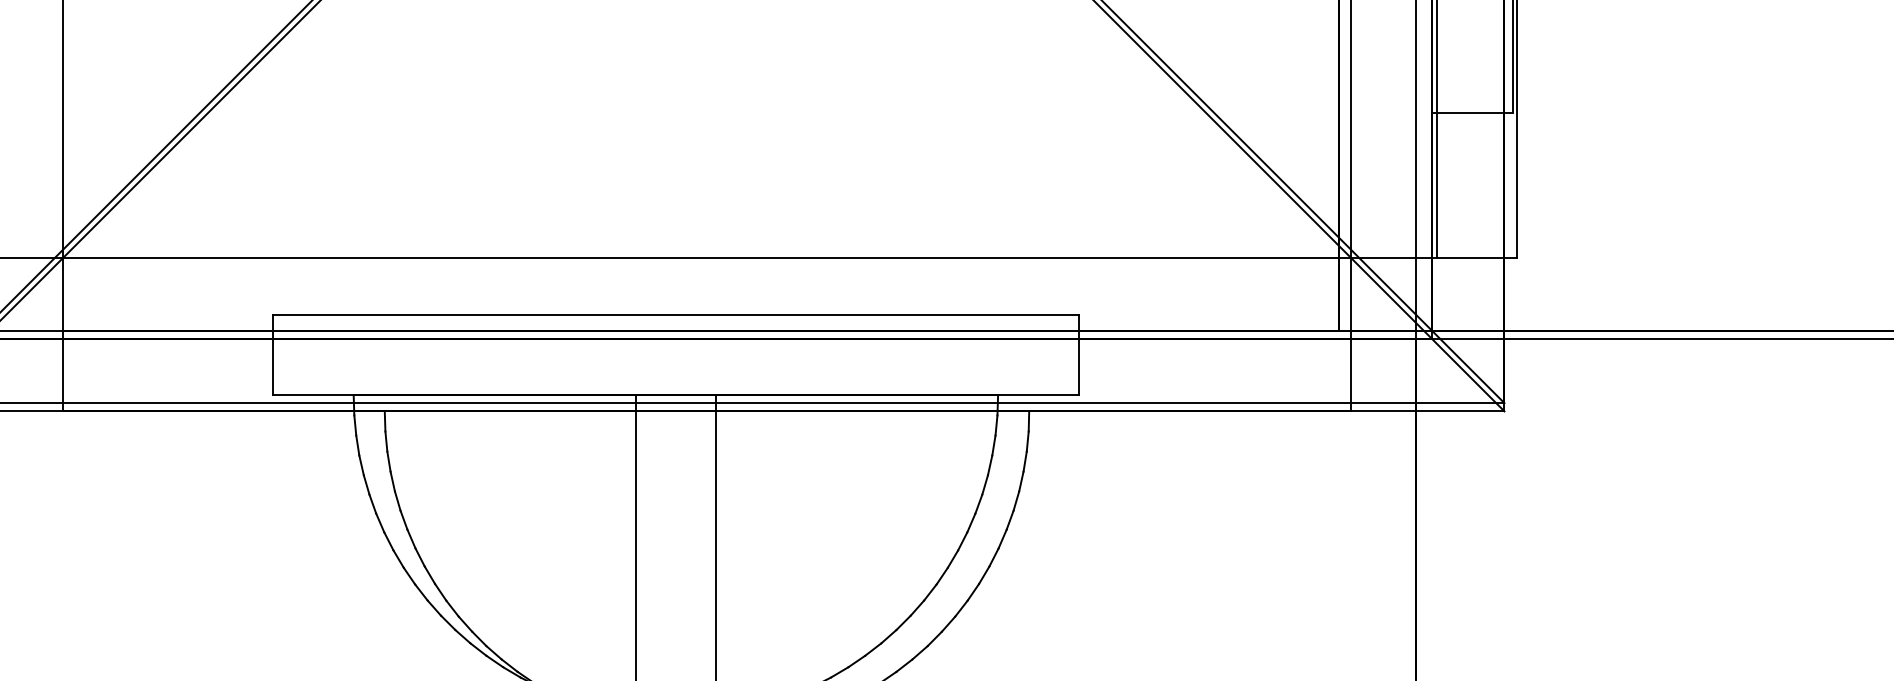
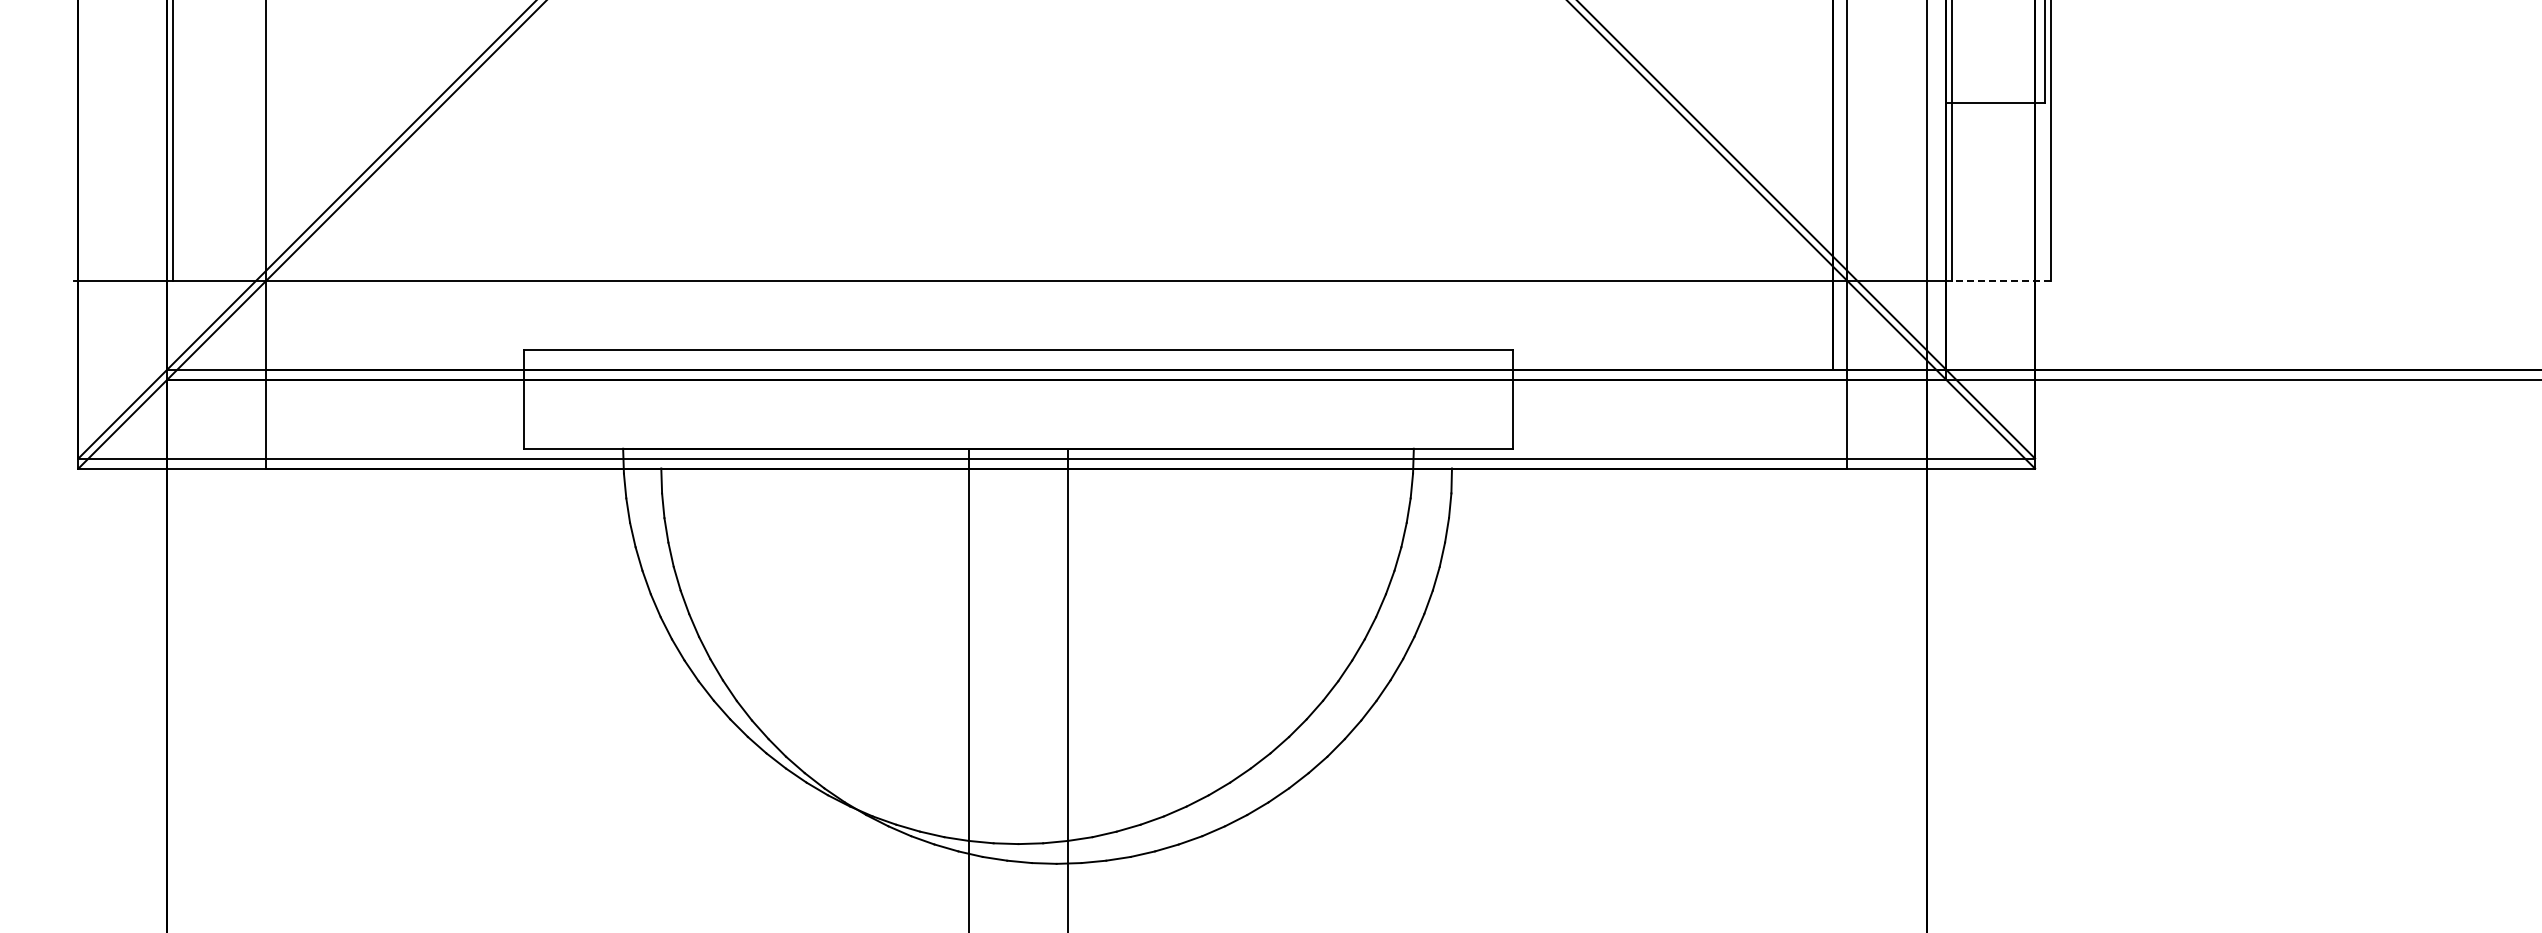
line: (1477, 257) -> (2001, 280), solid -> dashed

